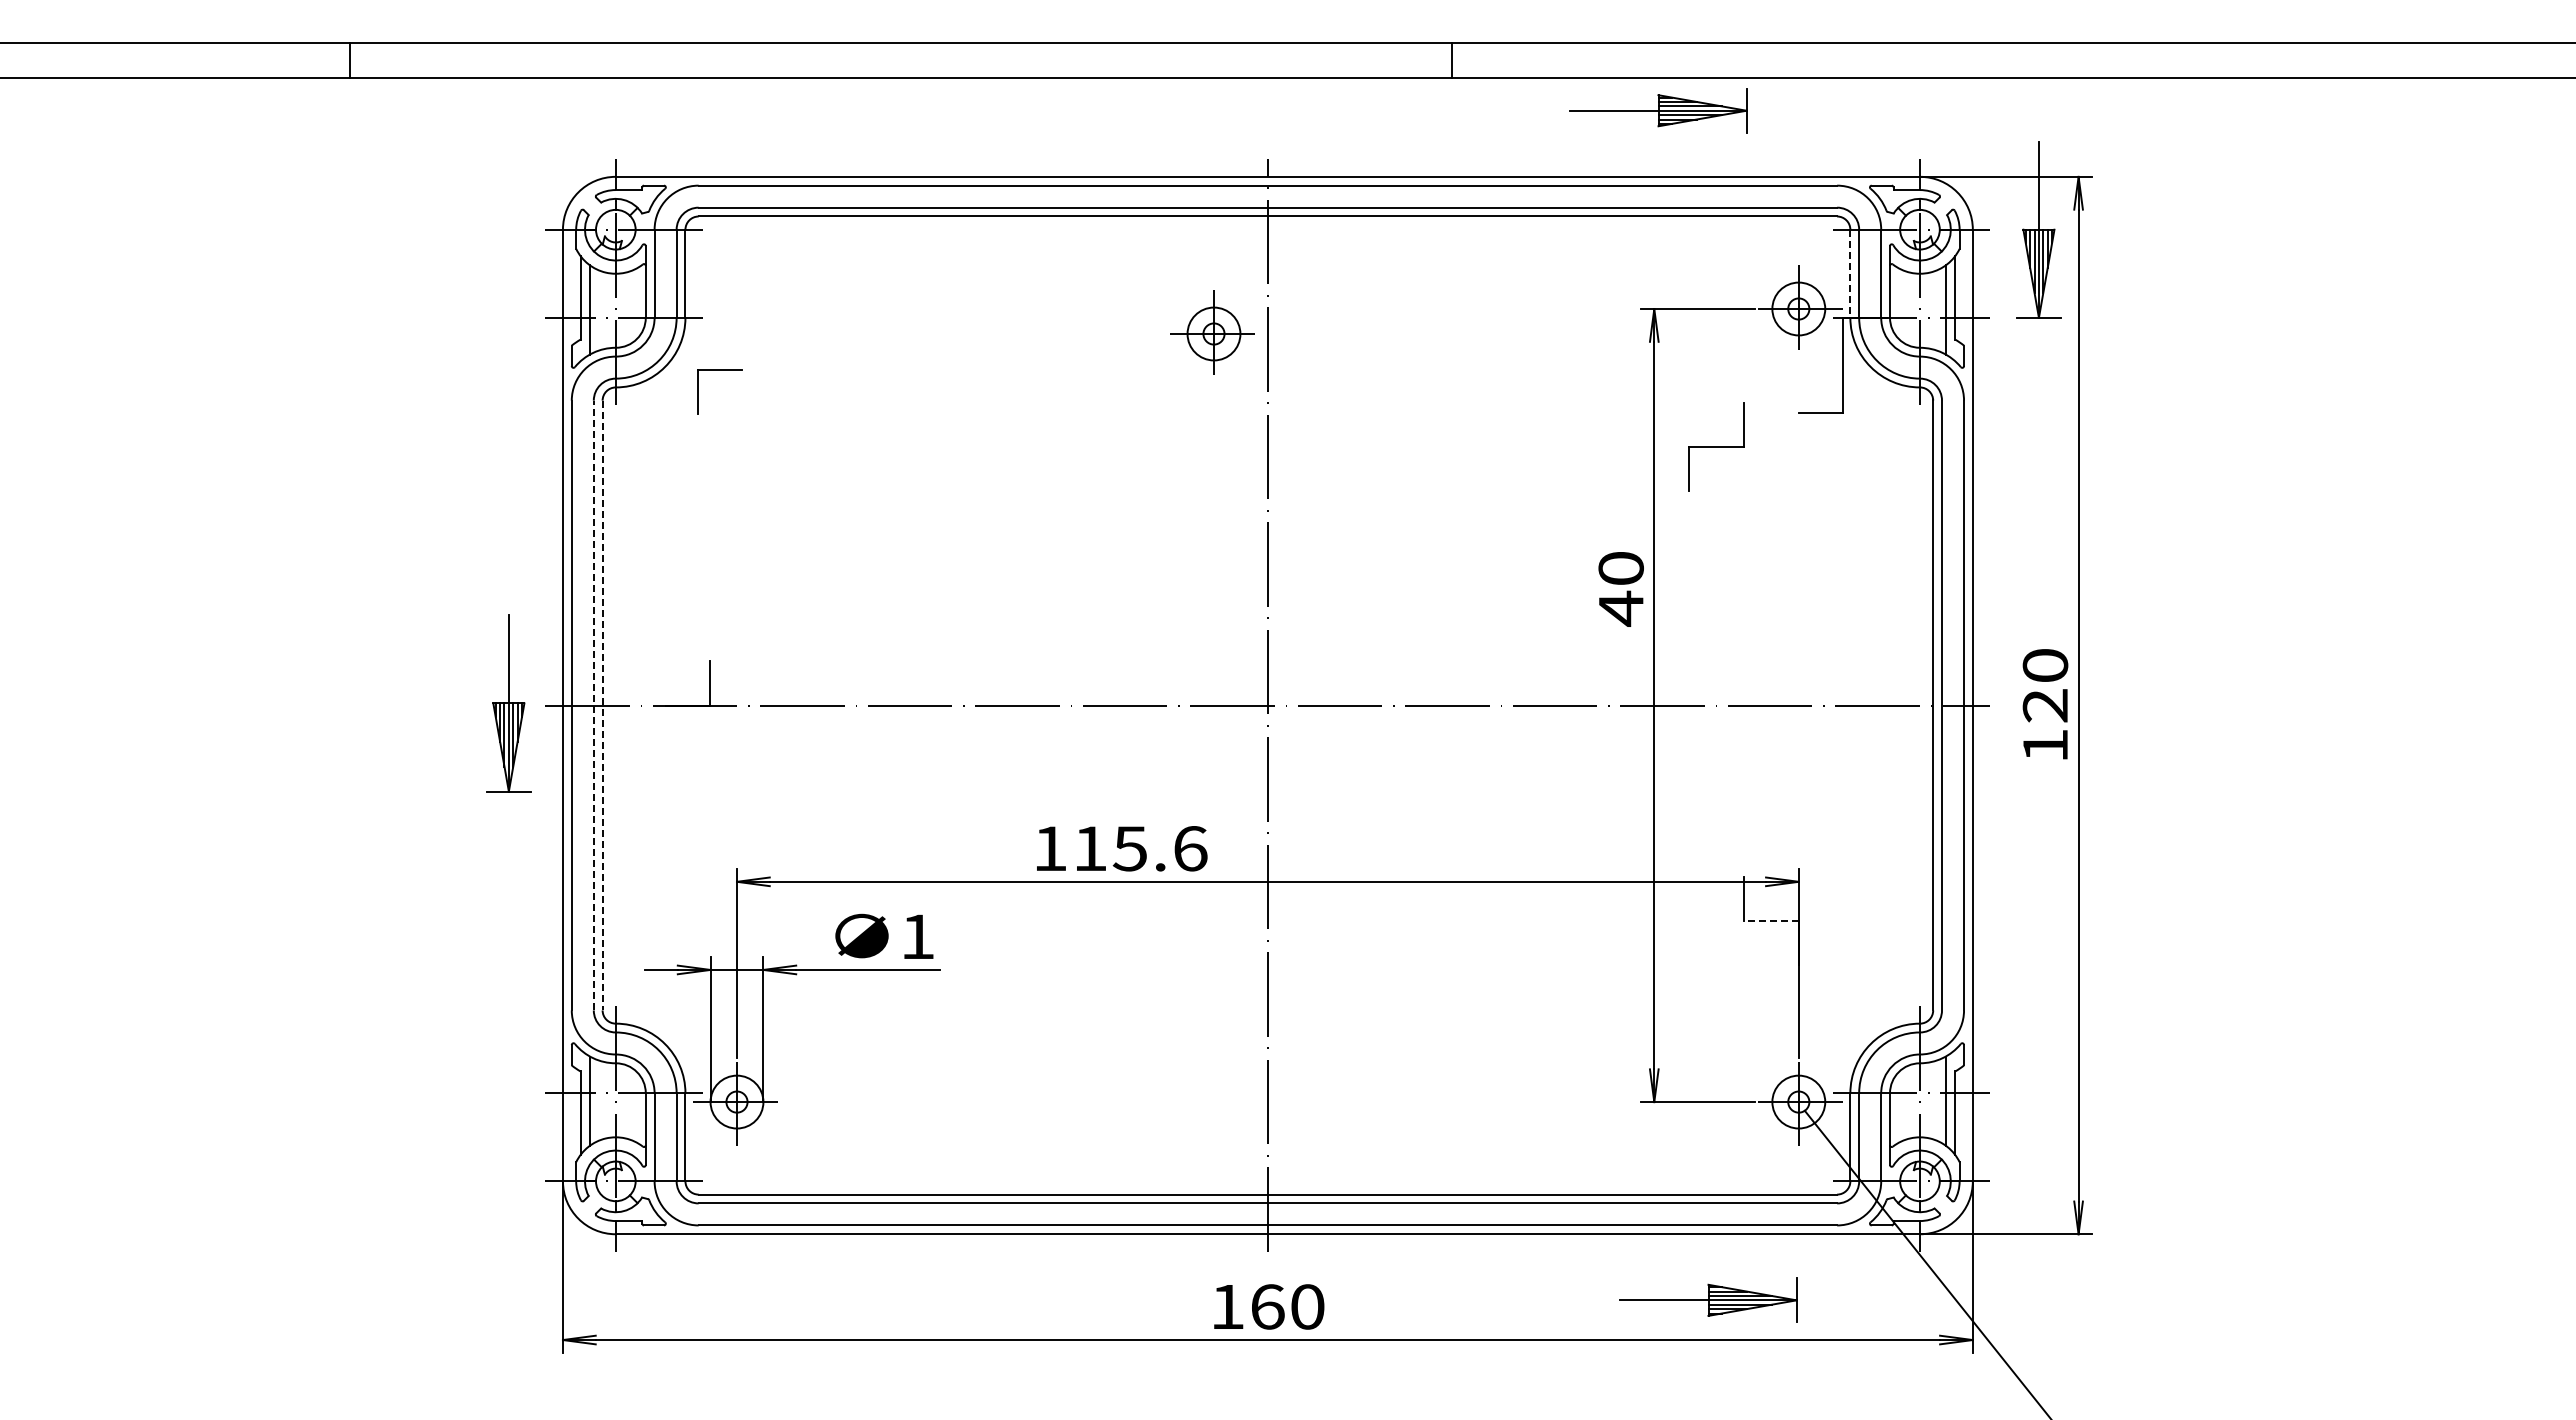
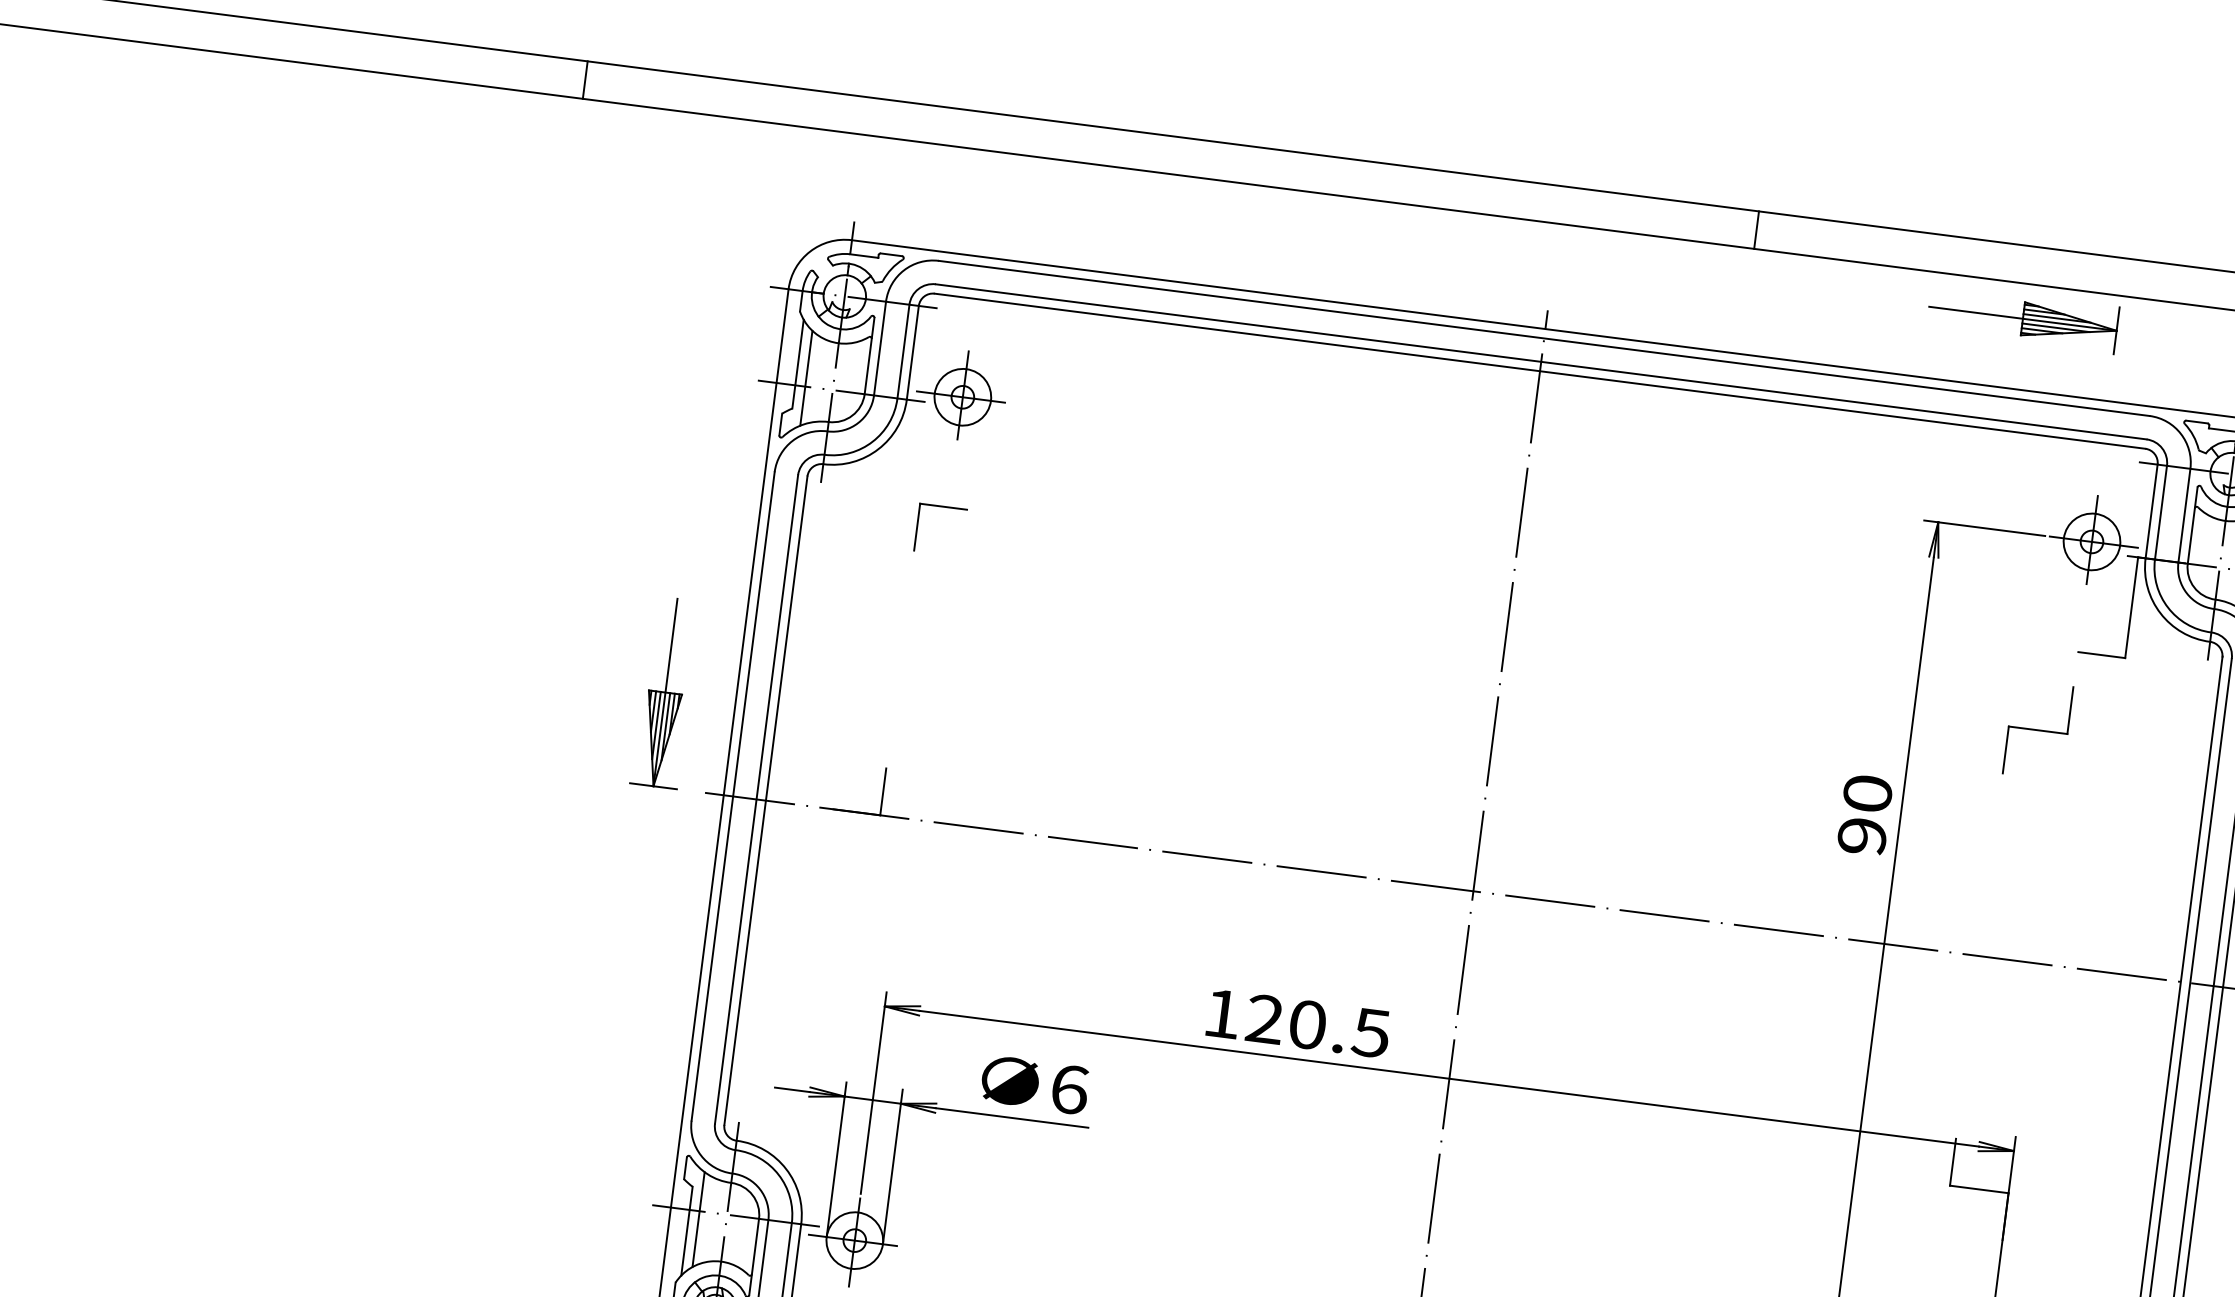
part: (1658, 110) -> (2022, 318), moved
line: (1850, 274) -> (2151, 512), dashed -> solid
part: (1212, 332) -> (961, 395), moved
part: (719, 370) -> (942, 507), moved
part: (1716, 446) -> (2038, 730), moved
text: (1620, 608) -> (1861, 836), 40 -> 90
part: (508, 703) -> (665, 692), moved
line: (593, 705) -> (756, 799), dashed -> solid
line: (602, 705) -> (765, 800), dashed -> solid
text: (1140, 848) -> (1318, 1025), 115.6 -> 120.5
line: (1771, 921) -> (1979, 1189), dashed -> solid
text: (918, 936) -> (1070, 1089), 1 -> 6

